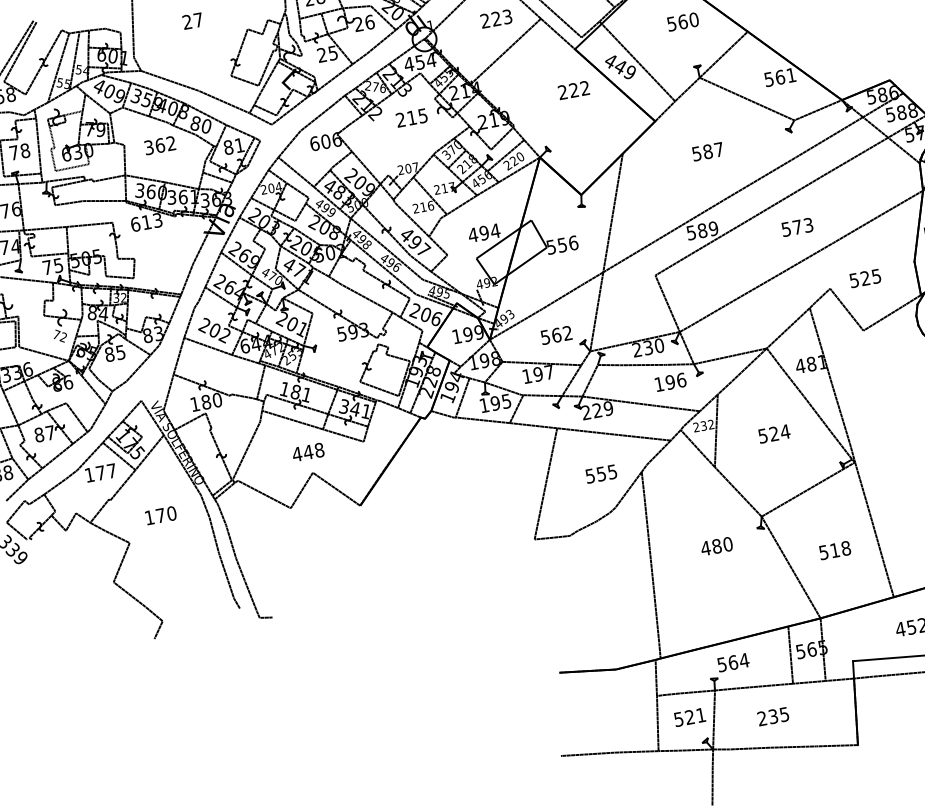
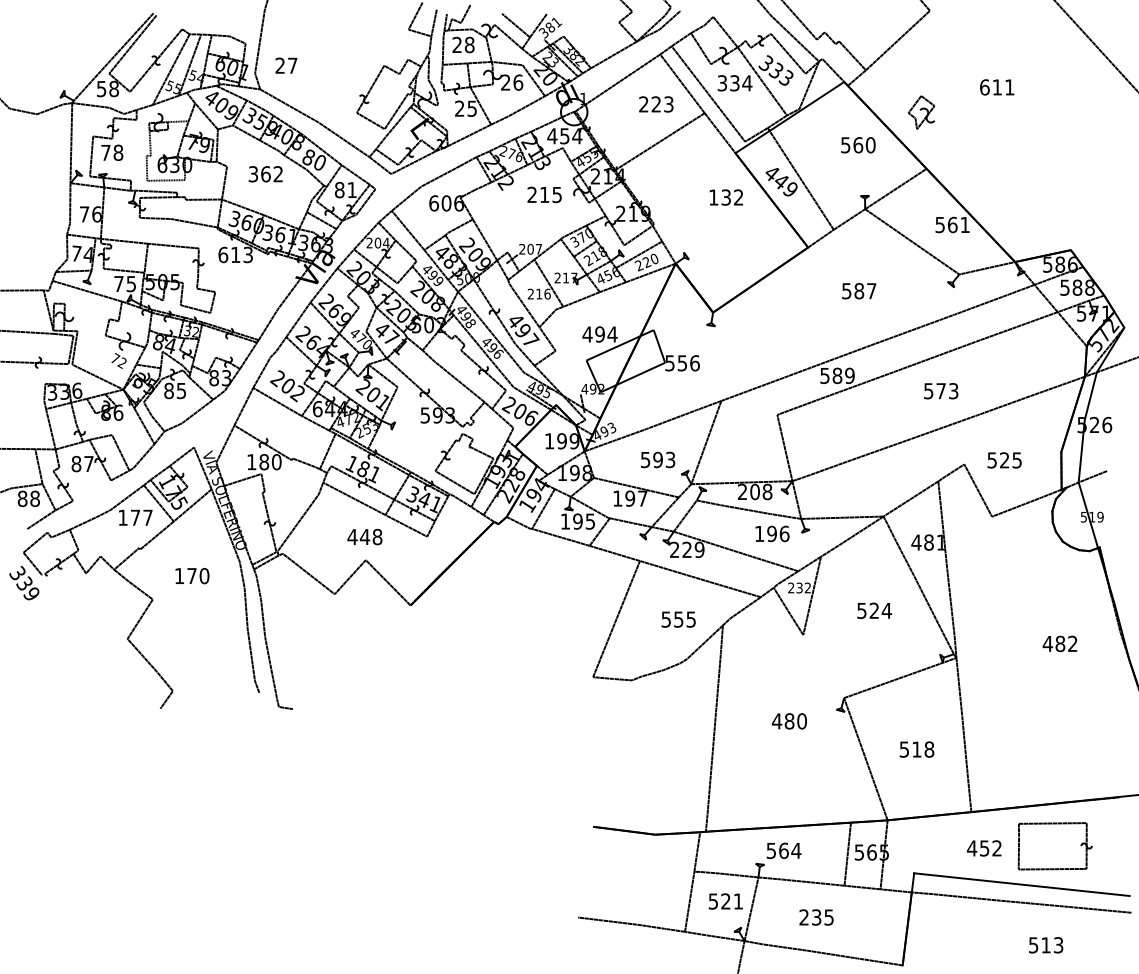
text: (192, 20) -> (286, 65), moved
text: (568, 91) -> (719, 197), 222 -> 132
line: (38, 145) -> (133, 149), removed
line: (612, 213) -> (743, 338), removed
text: (562, 333) -> (664, 459), 562 -> 593
text: (653, 346) -> (761, 491), 230 -> 208
line: (57, 455) -> (92, 490), removed
line: (738, 491) -> (823, 666), removed

